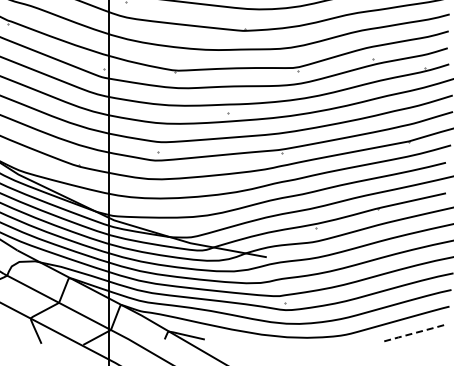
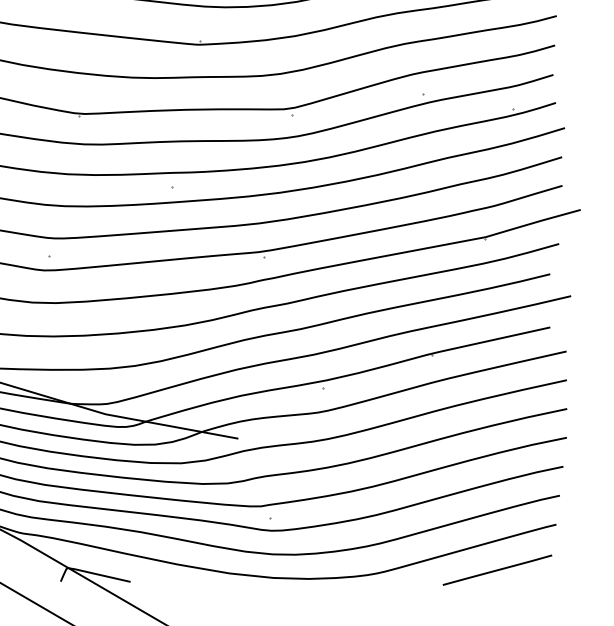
line: (416, 332) -> (498, 569), dashed -> solid

